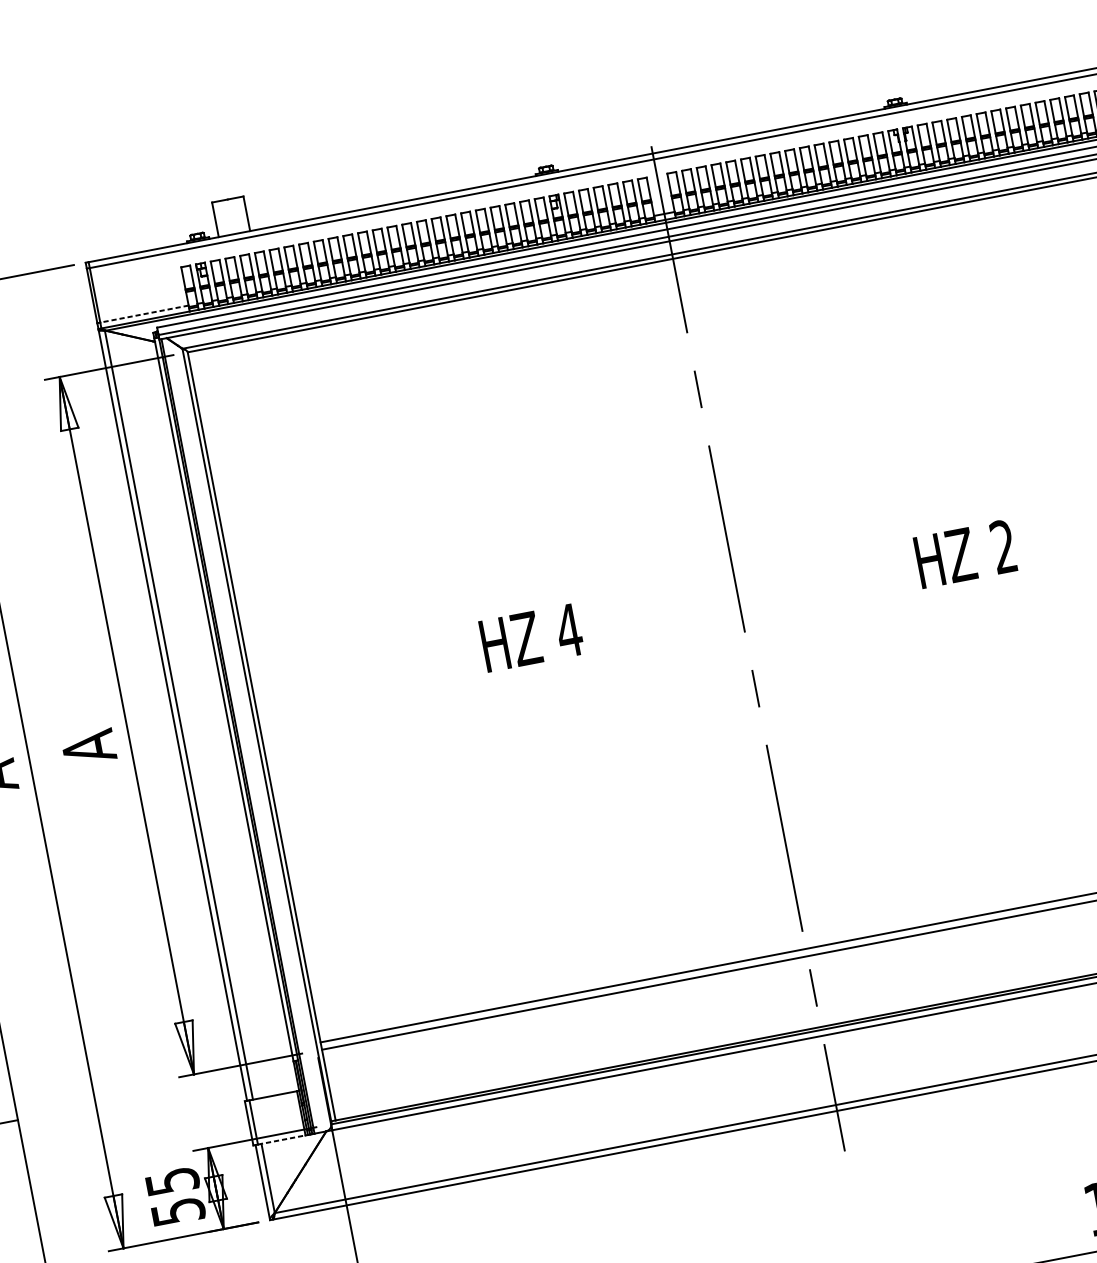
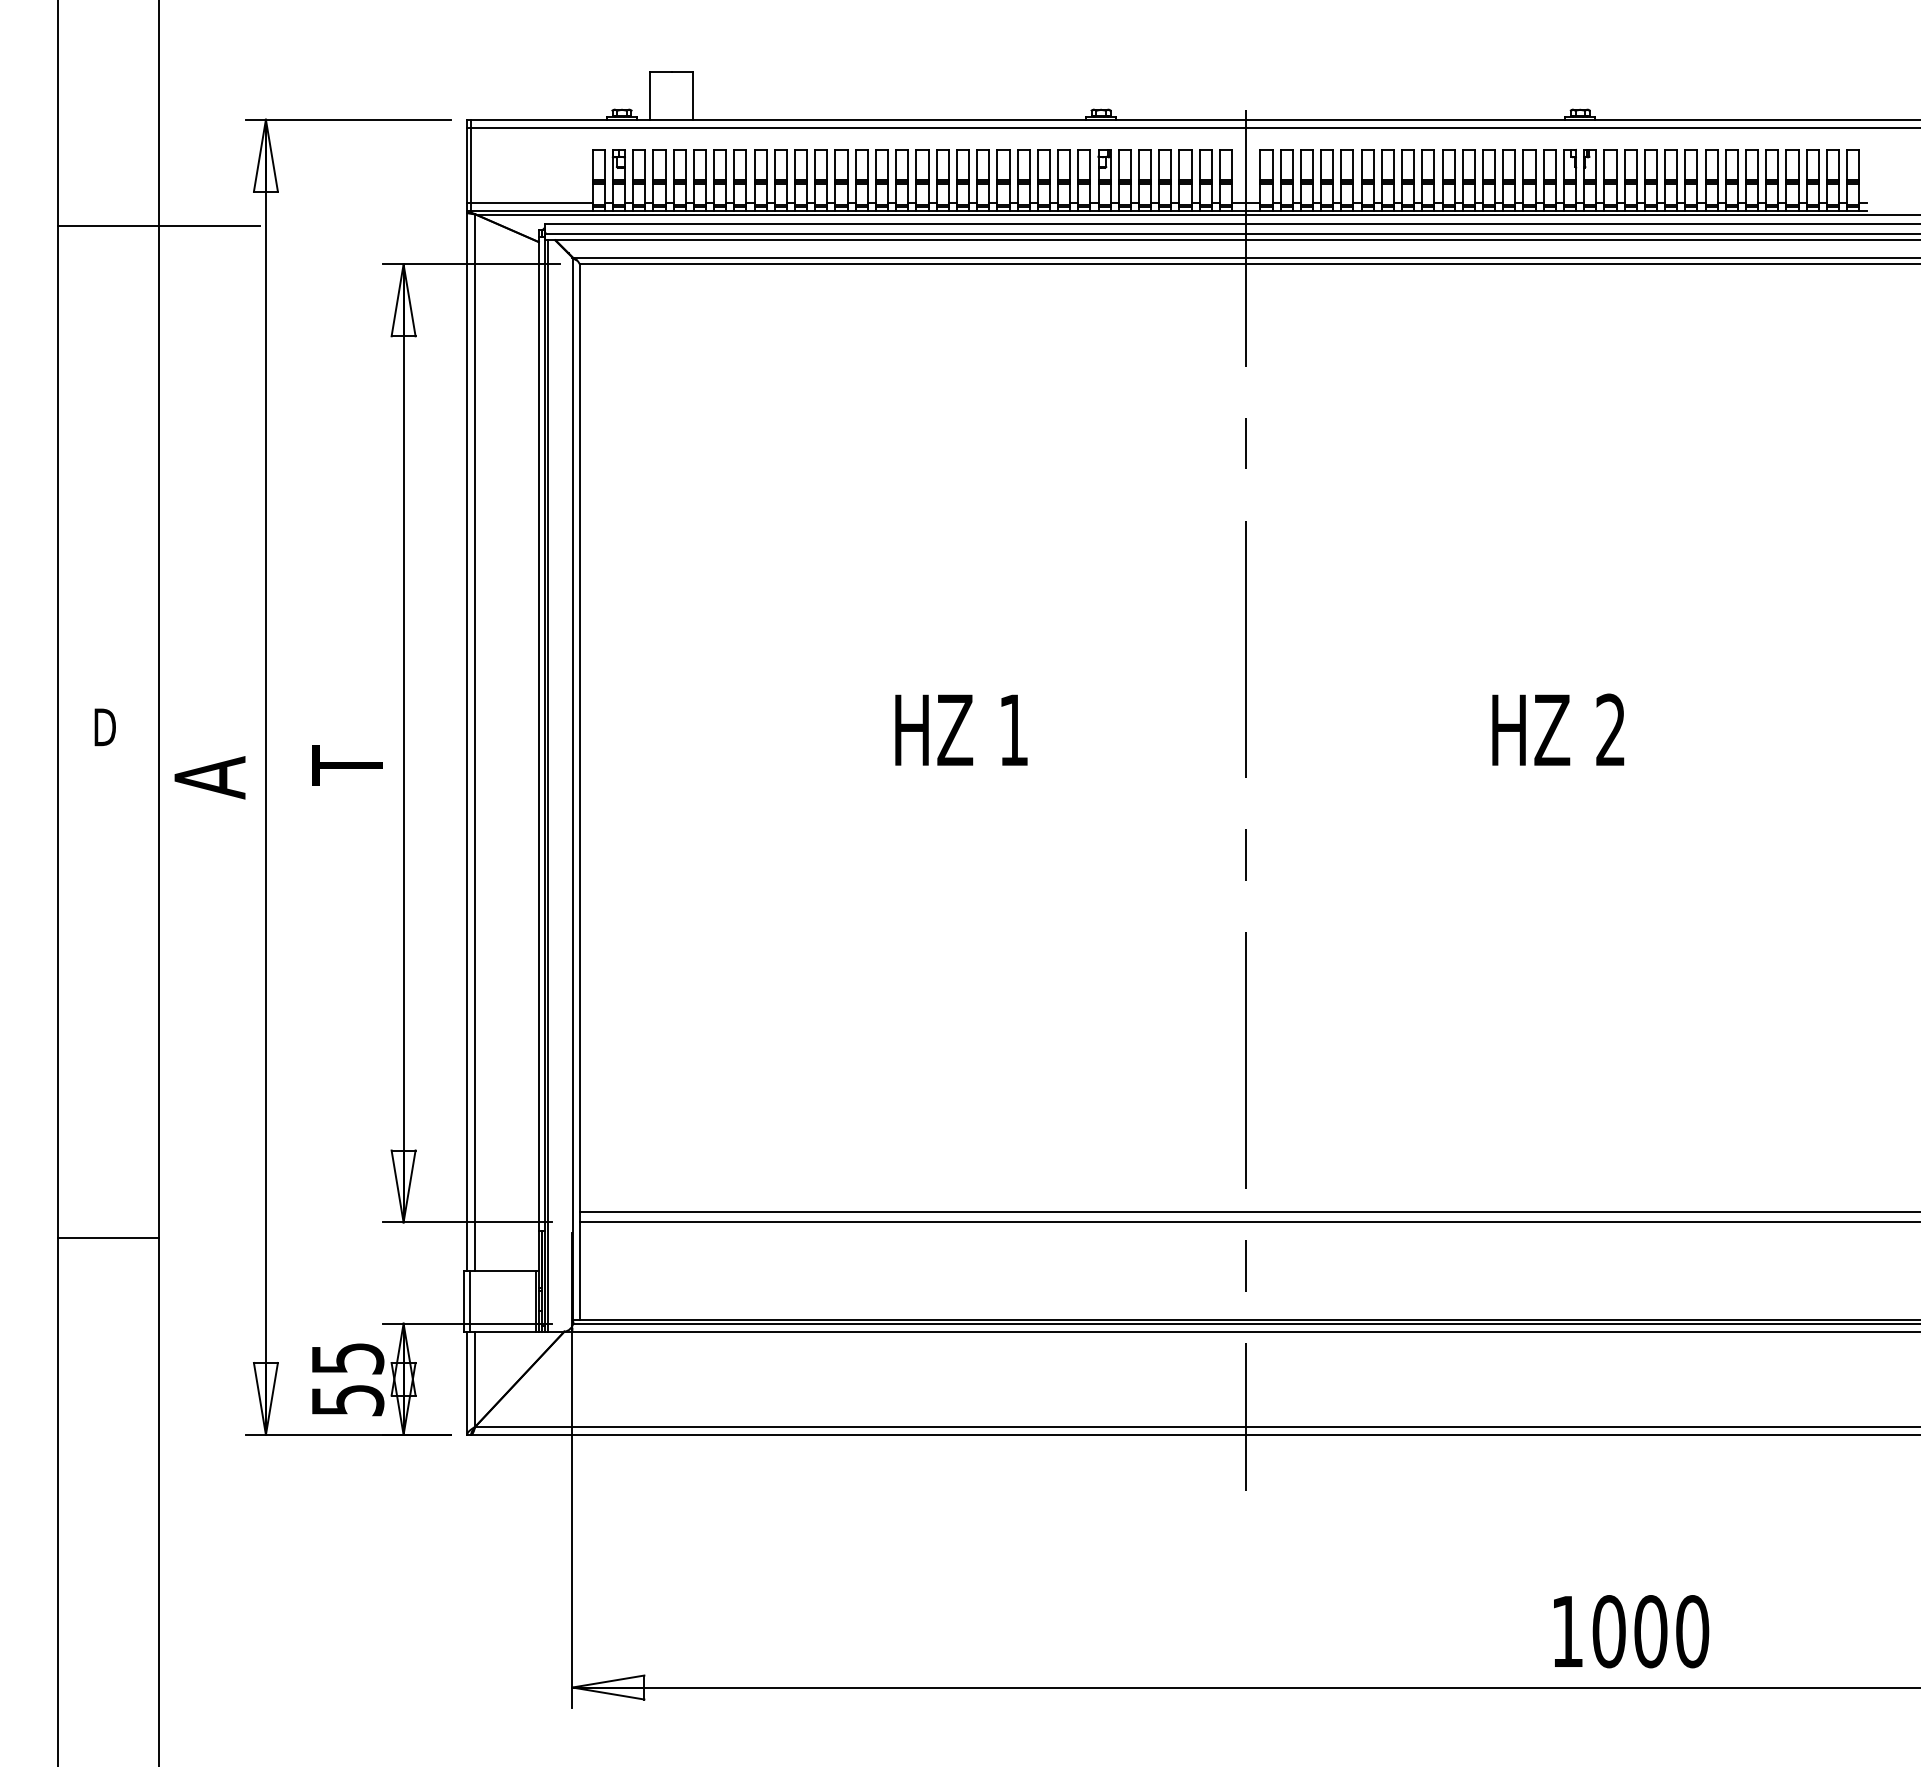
line: (144, 314) -> (531, 202), dashed -> solid
text: (568, 630) -> (1013, 729), 4 -> 1
text: (88, 748) -> (347, 763), A -> T
line: (281, 1139) -> (503, 1331), dashed -> solid

